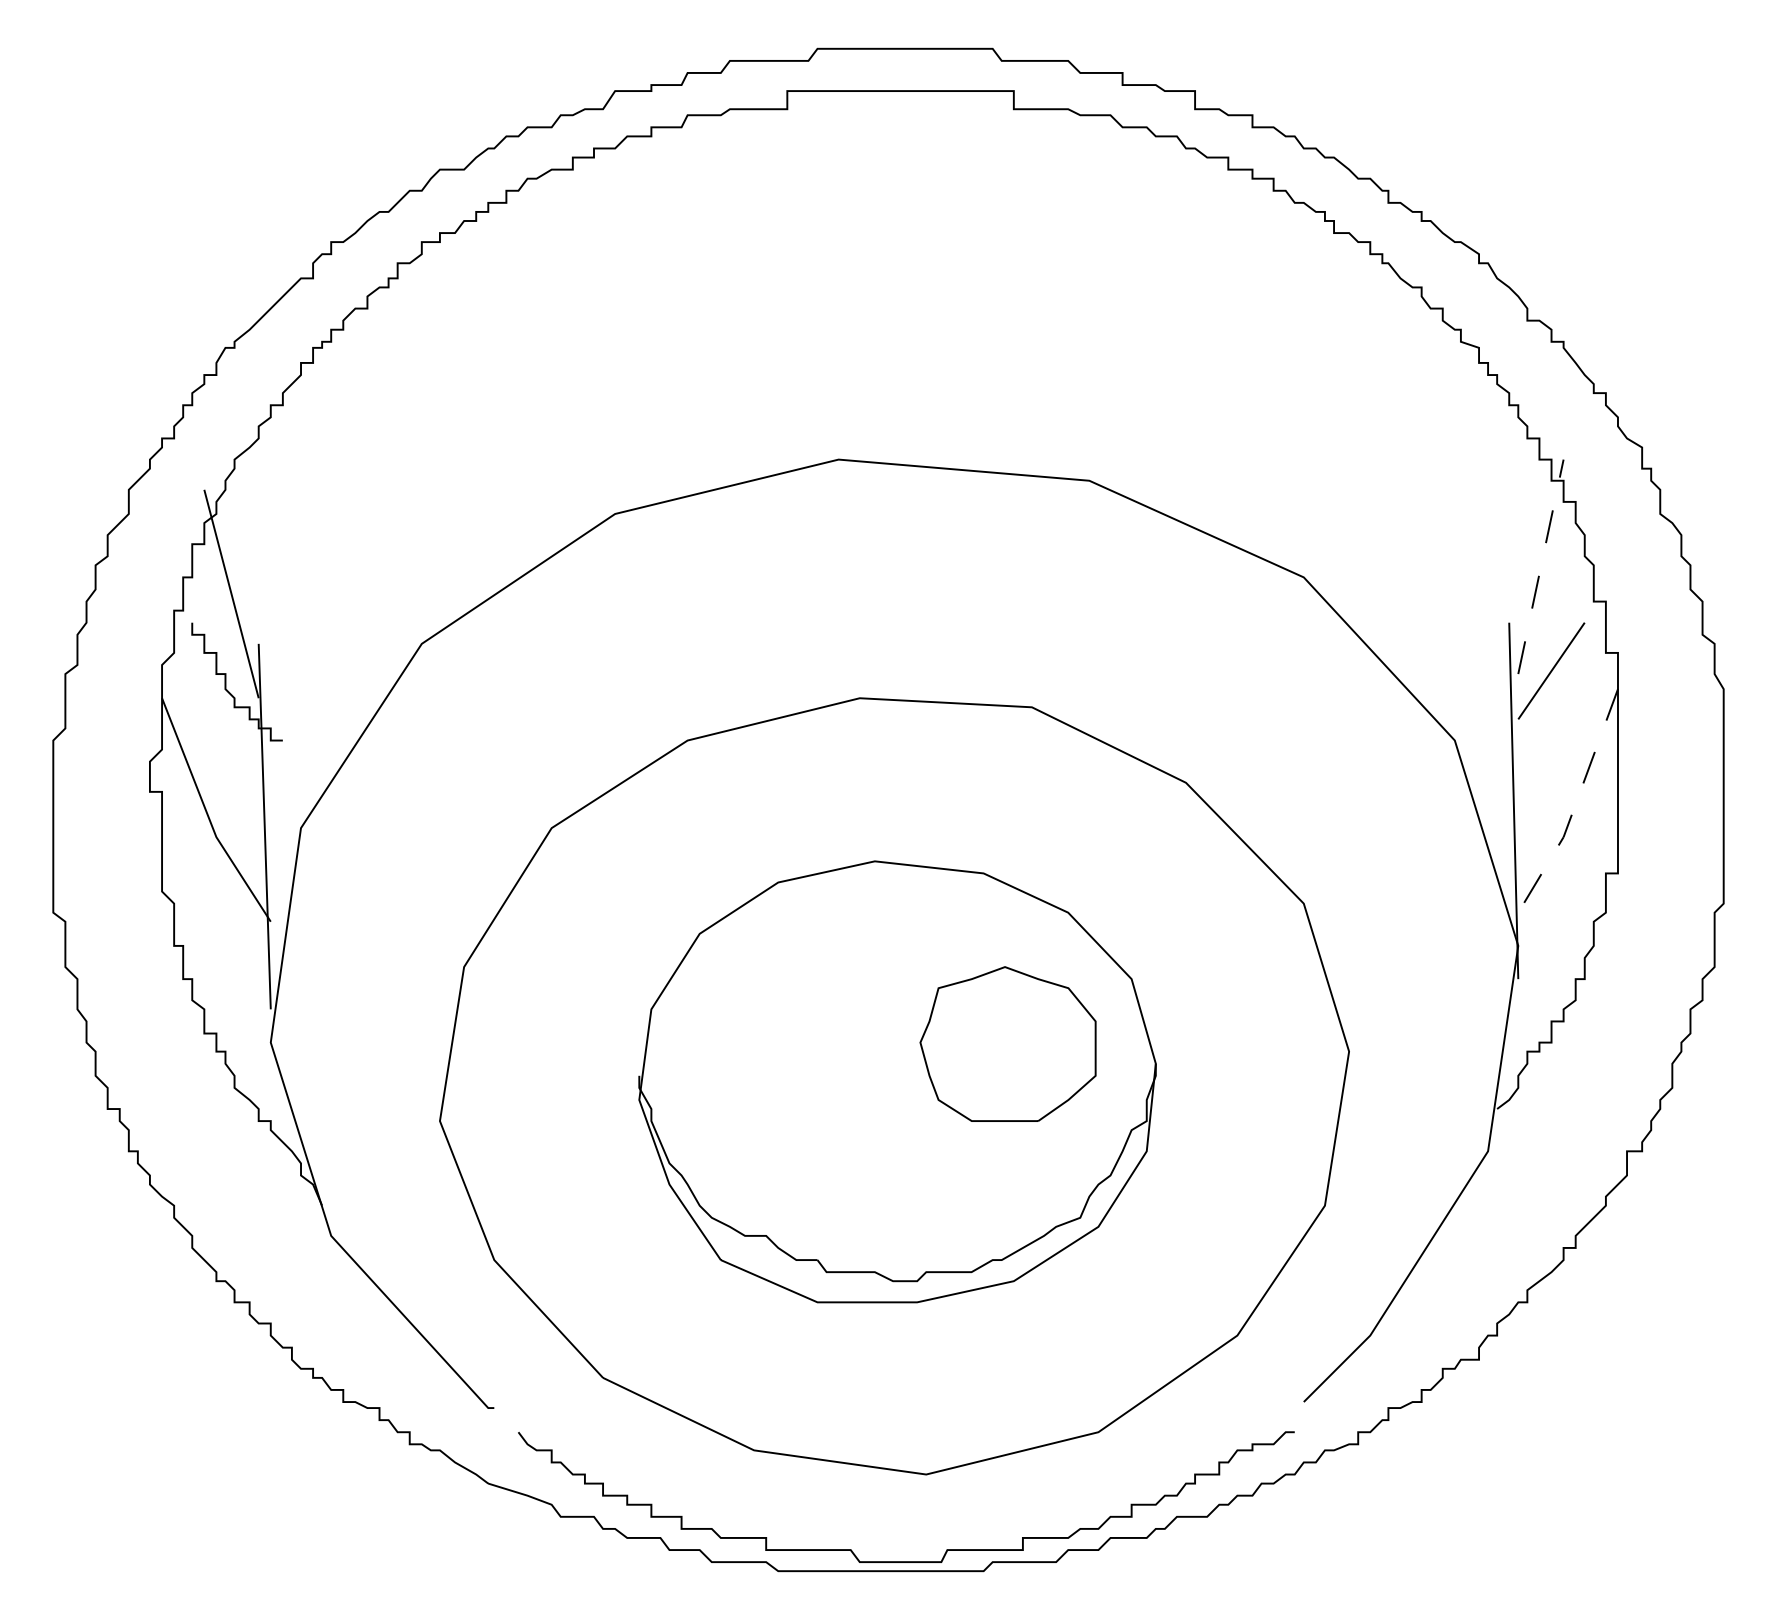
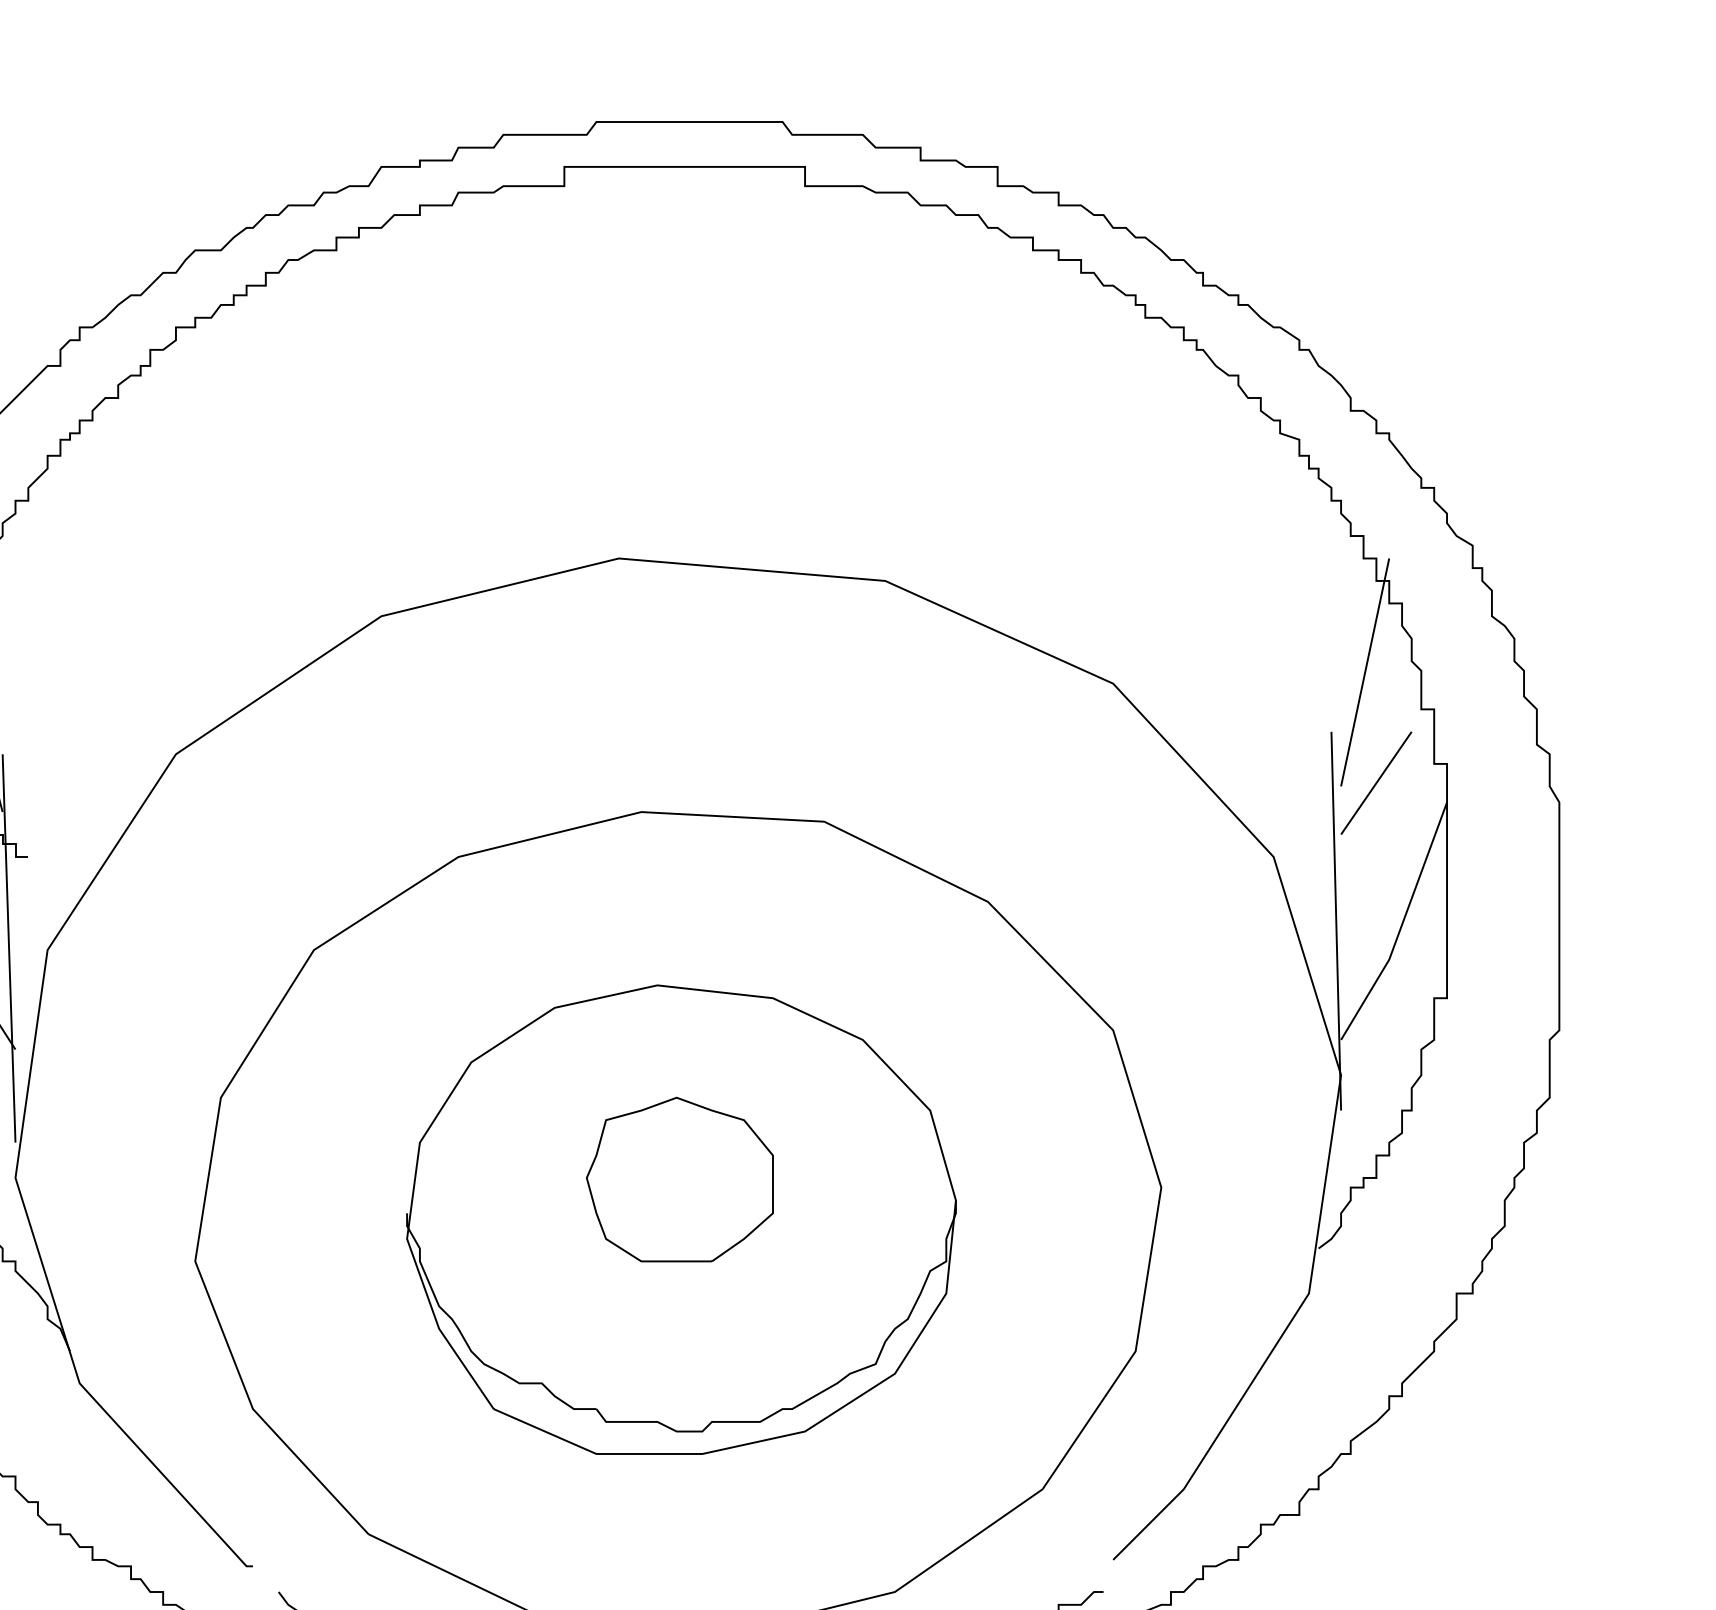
line: (1540, 566) -> (1364, 672), dashed -> solid
line: (1575, 805) -> (1401, 926), dashed -> solid
part: (1007, 1043) -> (679, 1178), moved

